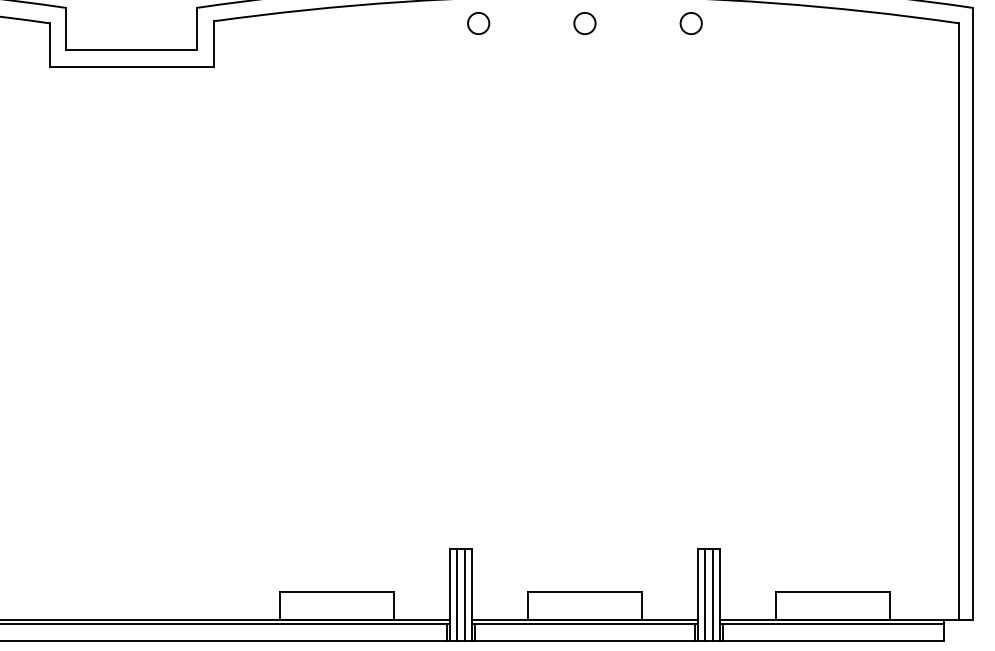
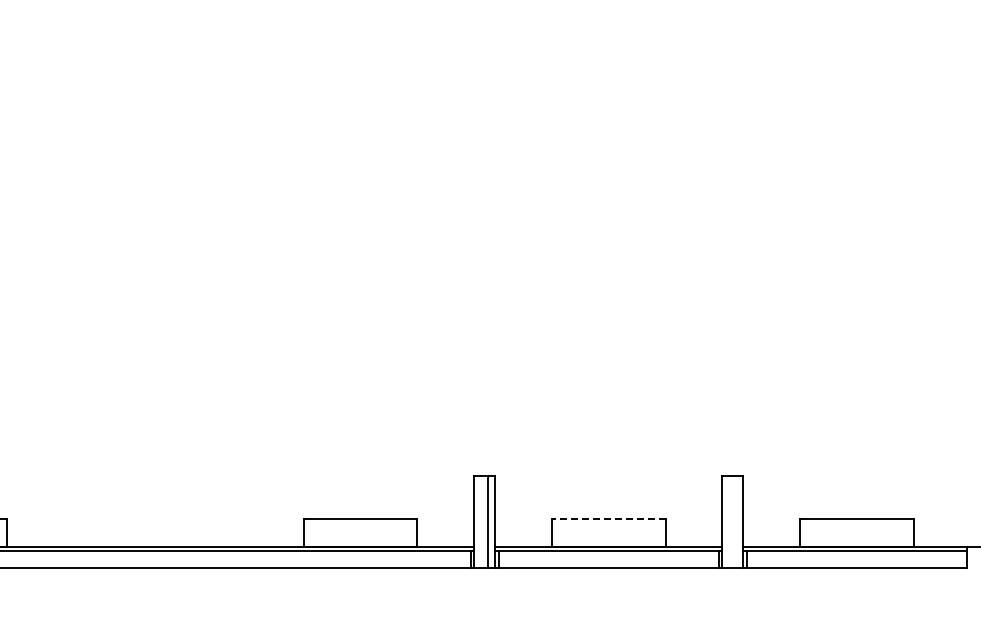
line: (584, 591) -> (608, 518), solid -> dashed
line: (457, 595) -> (481, 522), removed
line: (705, 595) -> (729, 522), removed
line: (712, 595) -> (736, 522), removed

